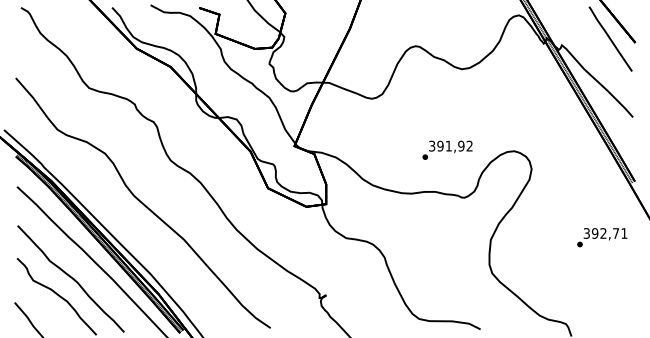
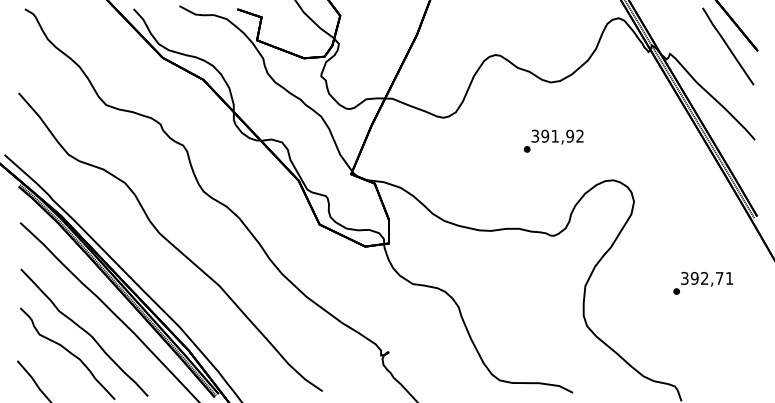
text: (447, 149) -> (553, 140), moved
text: (602, 237) -> (703, 283), moved

